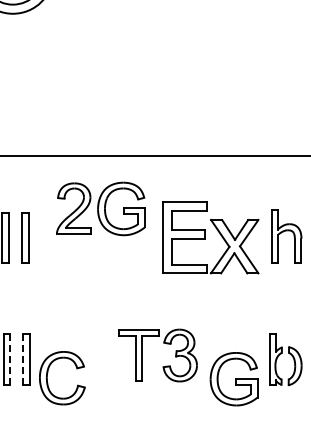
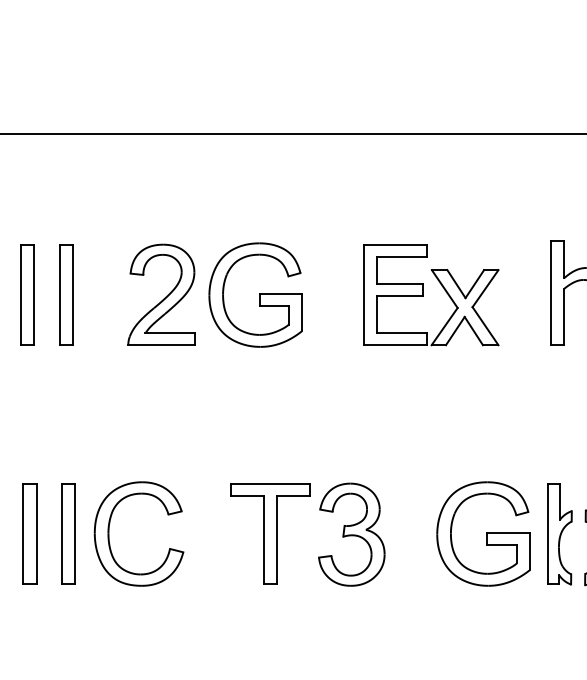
part: (100, 208) -> (214, 294), moved
part: (210, 238) -> (431, 296), size x0.71
line: (23, 358) -> (62, 532), dashed -> solid
line: (10, 359) -> (36, 534), dashed -> solid
part: (162, 366) -> (316, 556), moved
part: (233, 379) -> (482, 534), moved
part: (48, 383) -> (111, 544), moved

